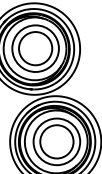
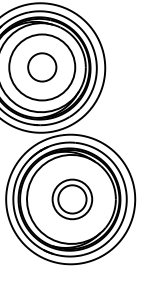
circle: (35, 47) -> (41, 66), size x0.6
part: (56, 141) -> (72, 199), size x0.6

